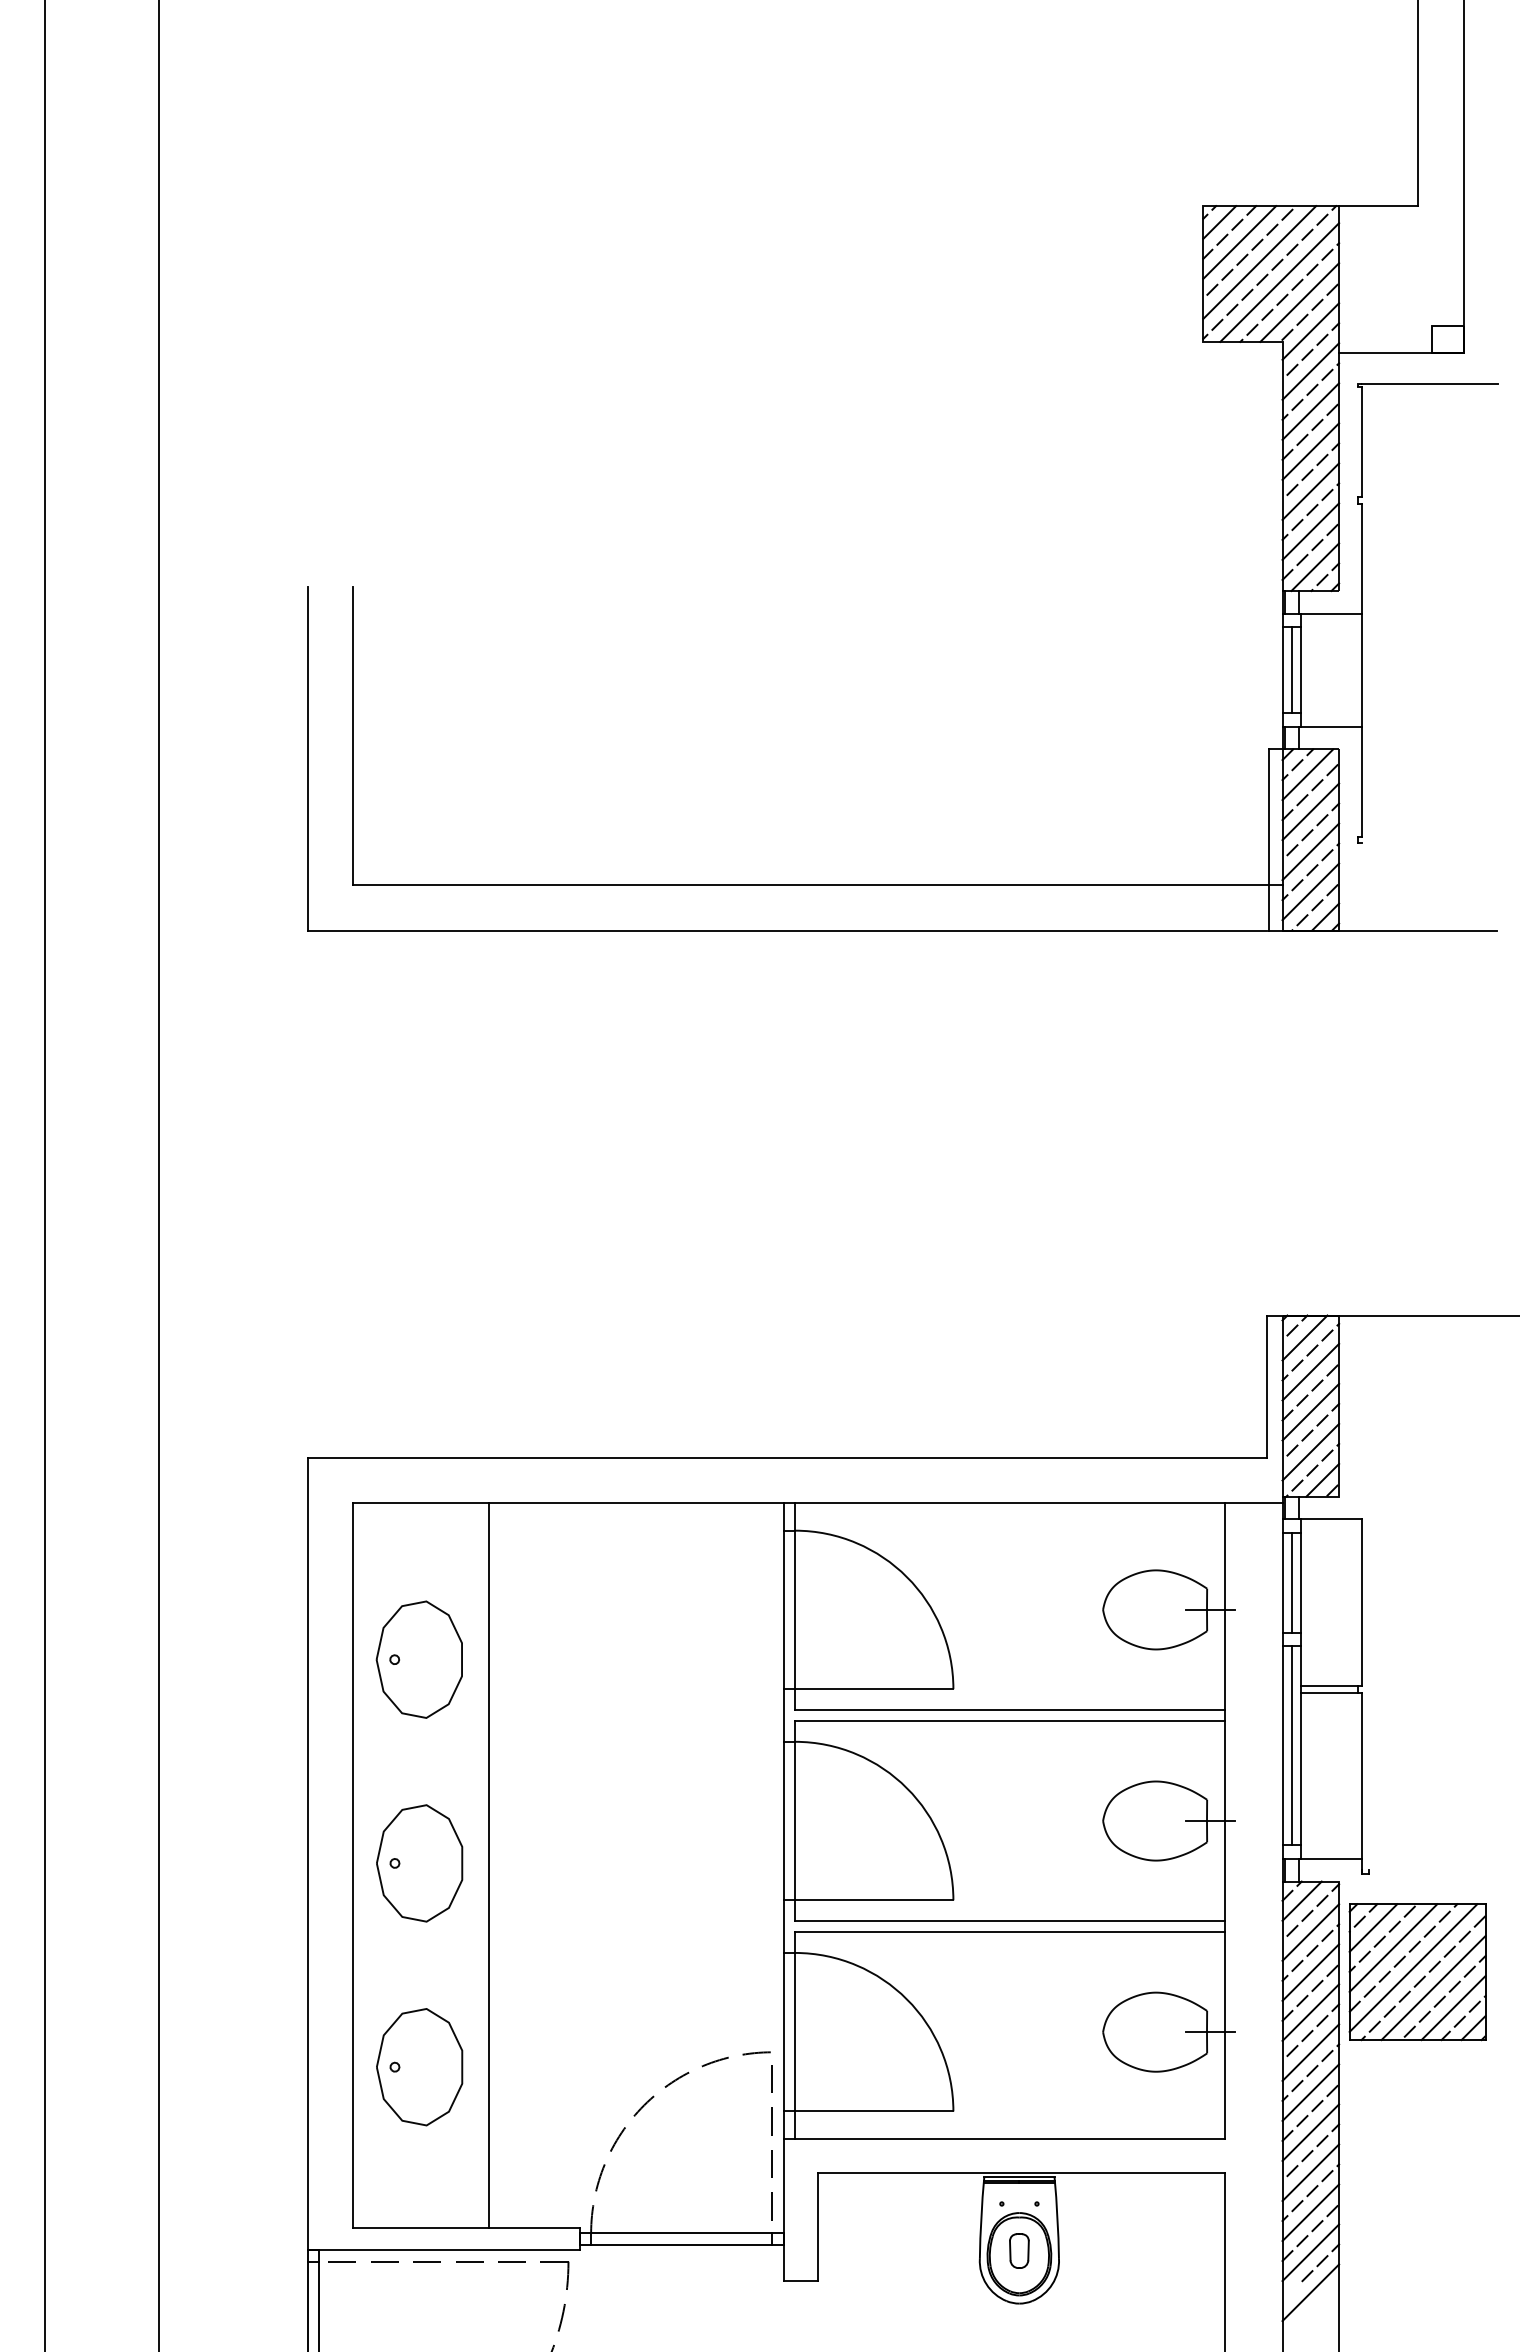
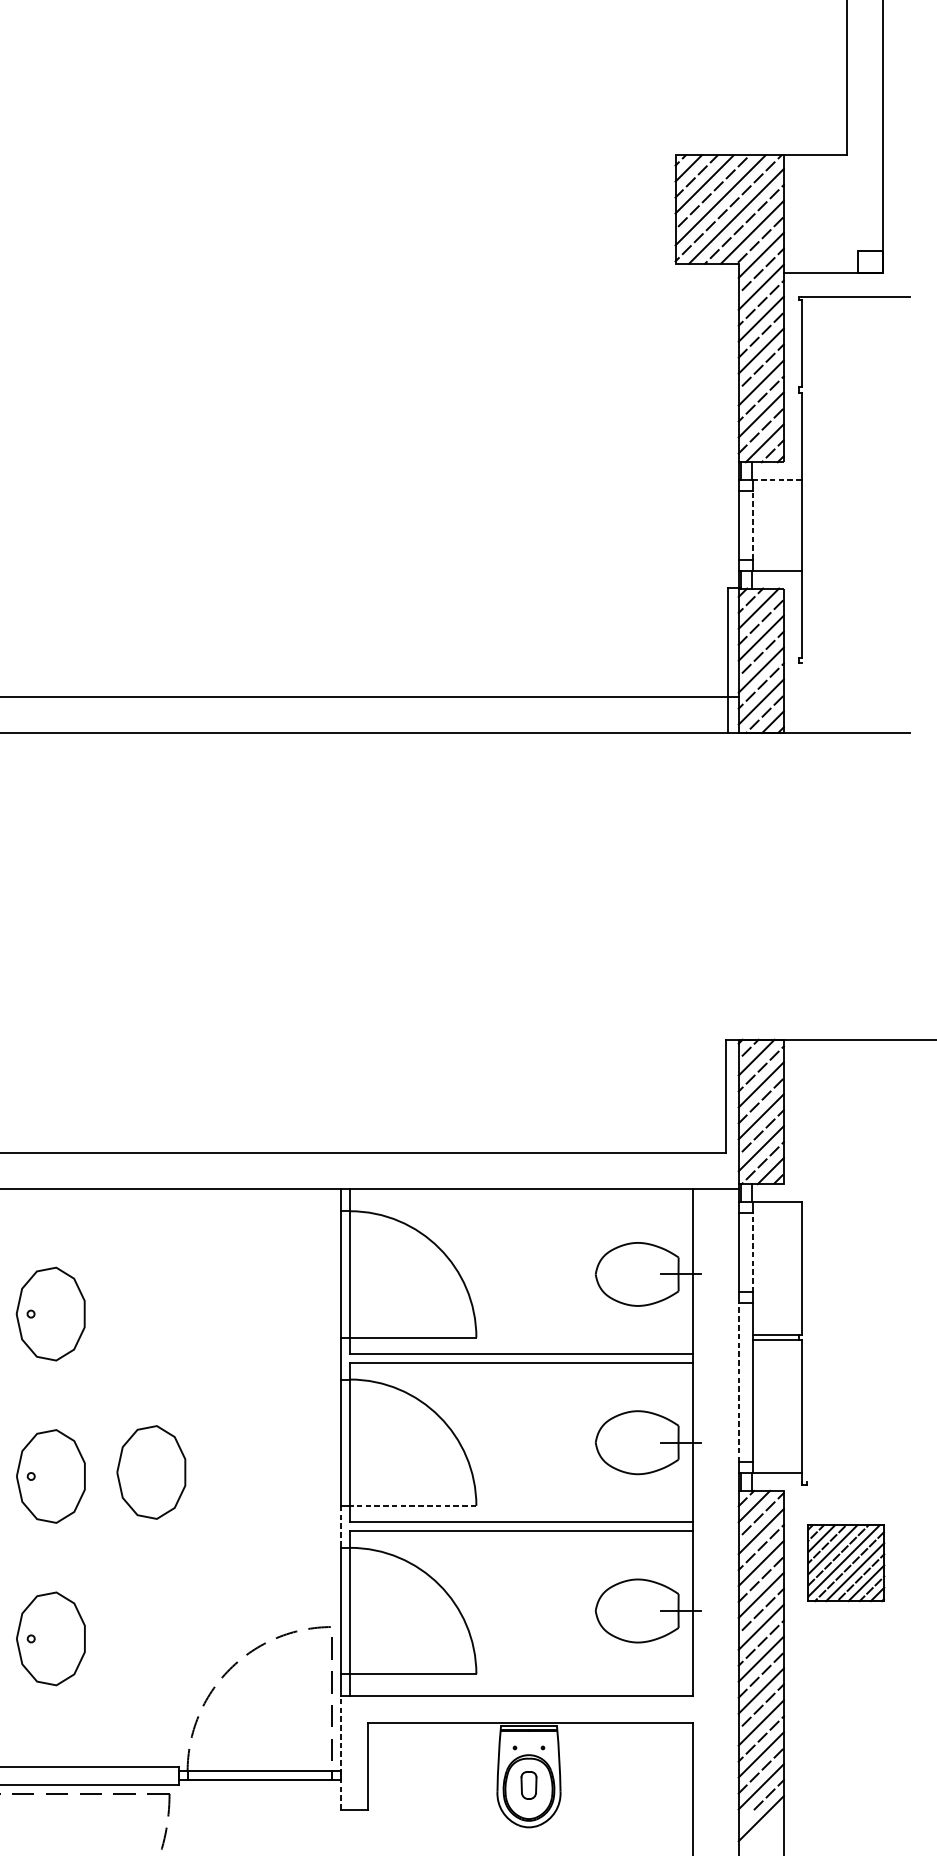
line: (1331, 613) -> (777, 480), solid -> dashed
line: (1300, 669) -> (753, 524), solid -> dashed
line: (1291, 670) -> (745, 525), removed
line: (1291, 1582) -> (745, 1252), removed
line: (1300, 1582) -> (753, 1252), solid -> dashed
line: (1282, 1745) -> (738, 1382), solid -> dashed
line: (1291, 1745) -> (745, 1382), removed
part: (545, 1858) -> (151, 1472), added
line: (489, 1865) -> (106, 1478), removed
line: (873, 1900) -> (412, 1506), solid -> dashed
line: (783, 1927) -> (340, 1527), solid -> dashed
part: (1417, 1972) -> (846, 1563), size x0.7
line: (783, 2209) -> (340, 1752), solid -> dashed

